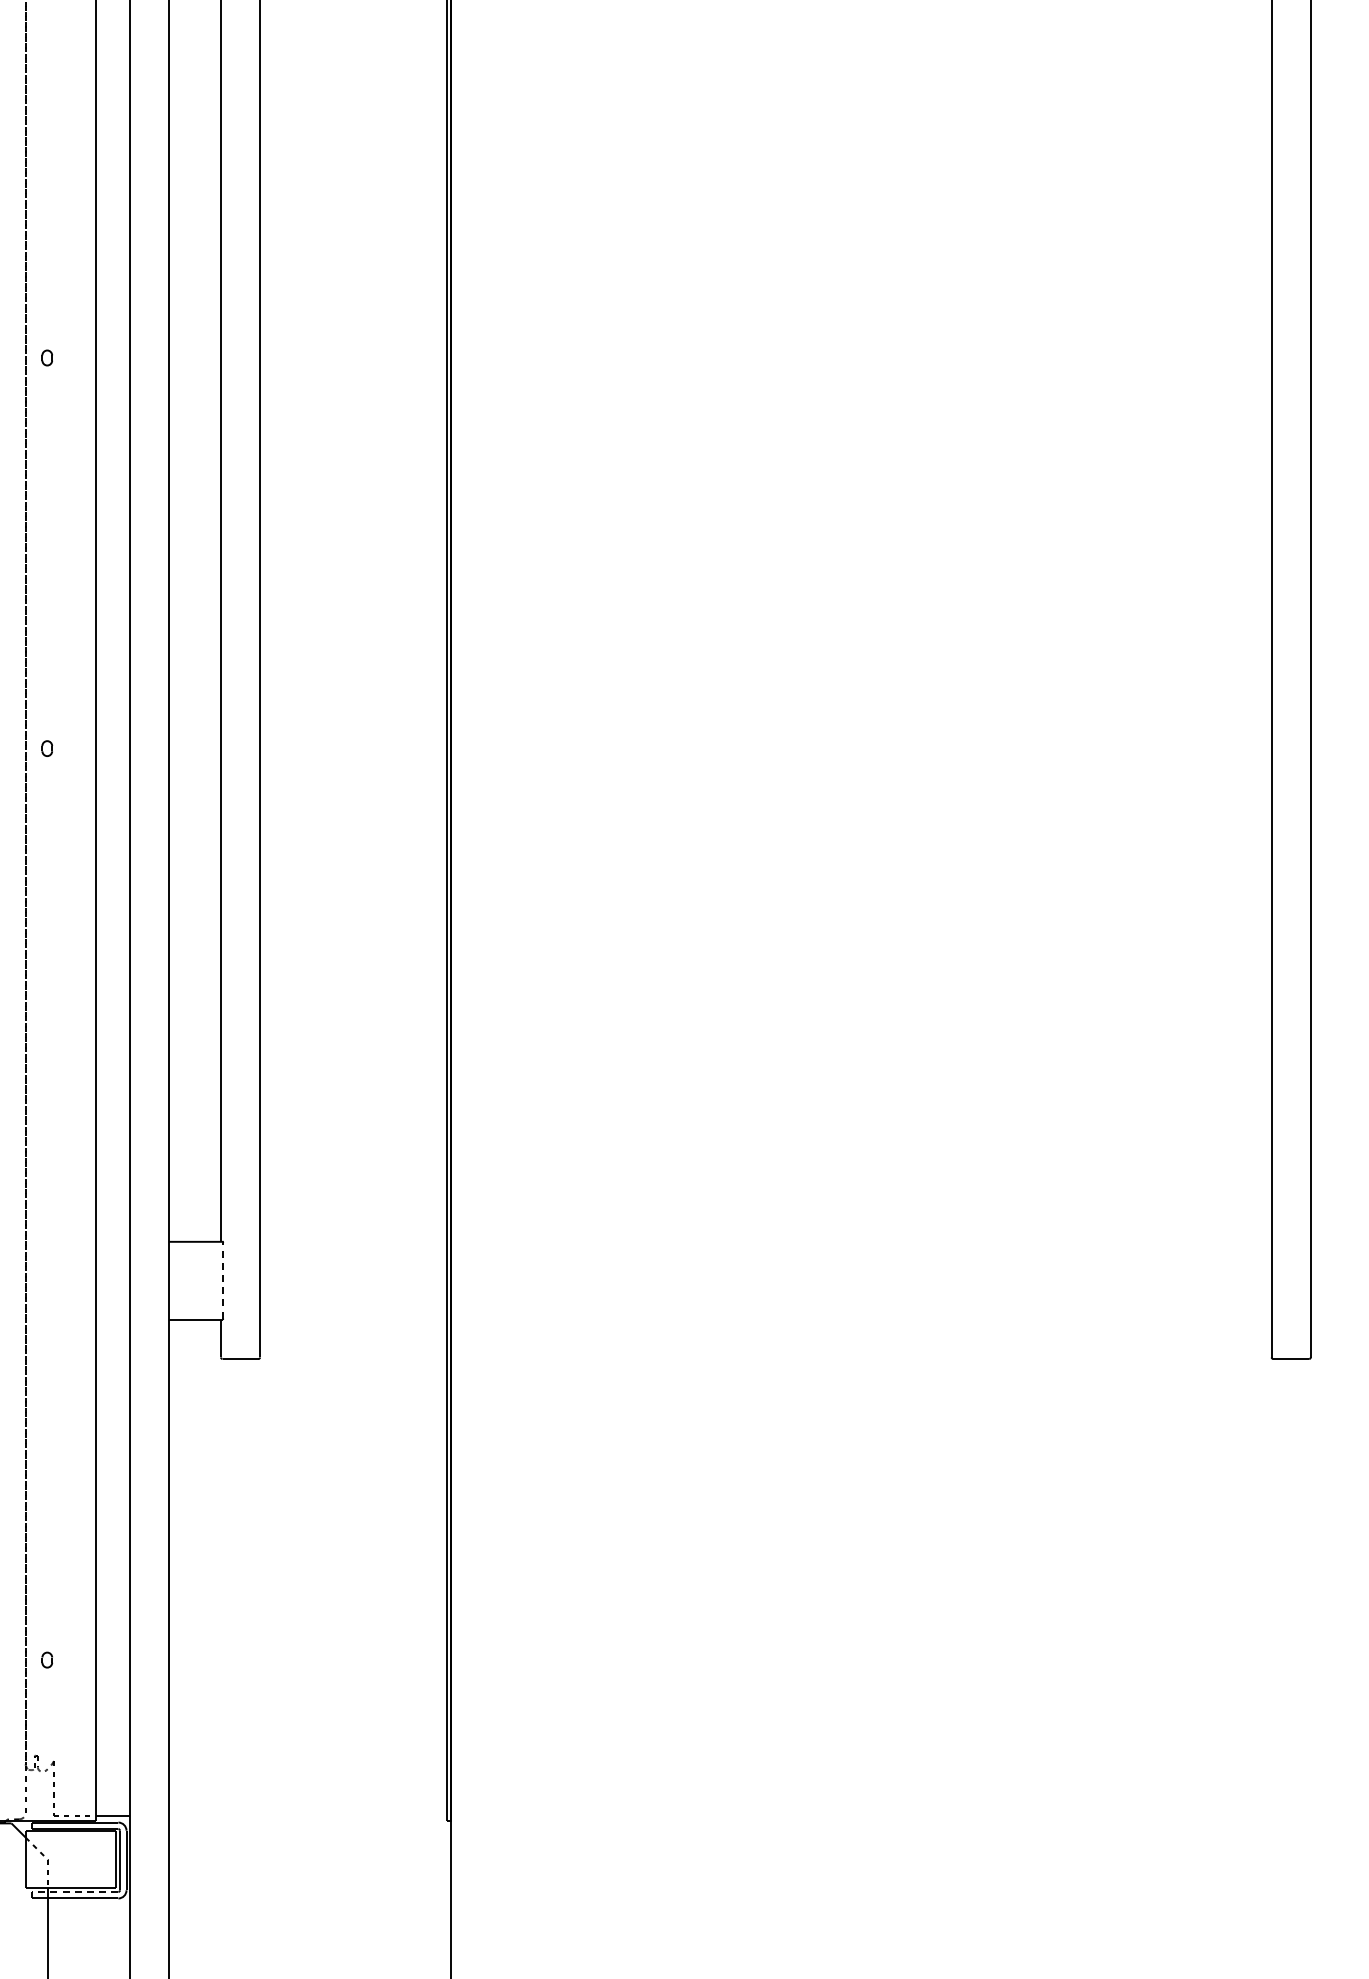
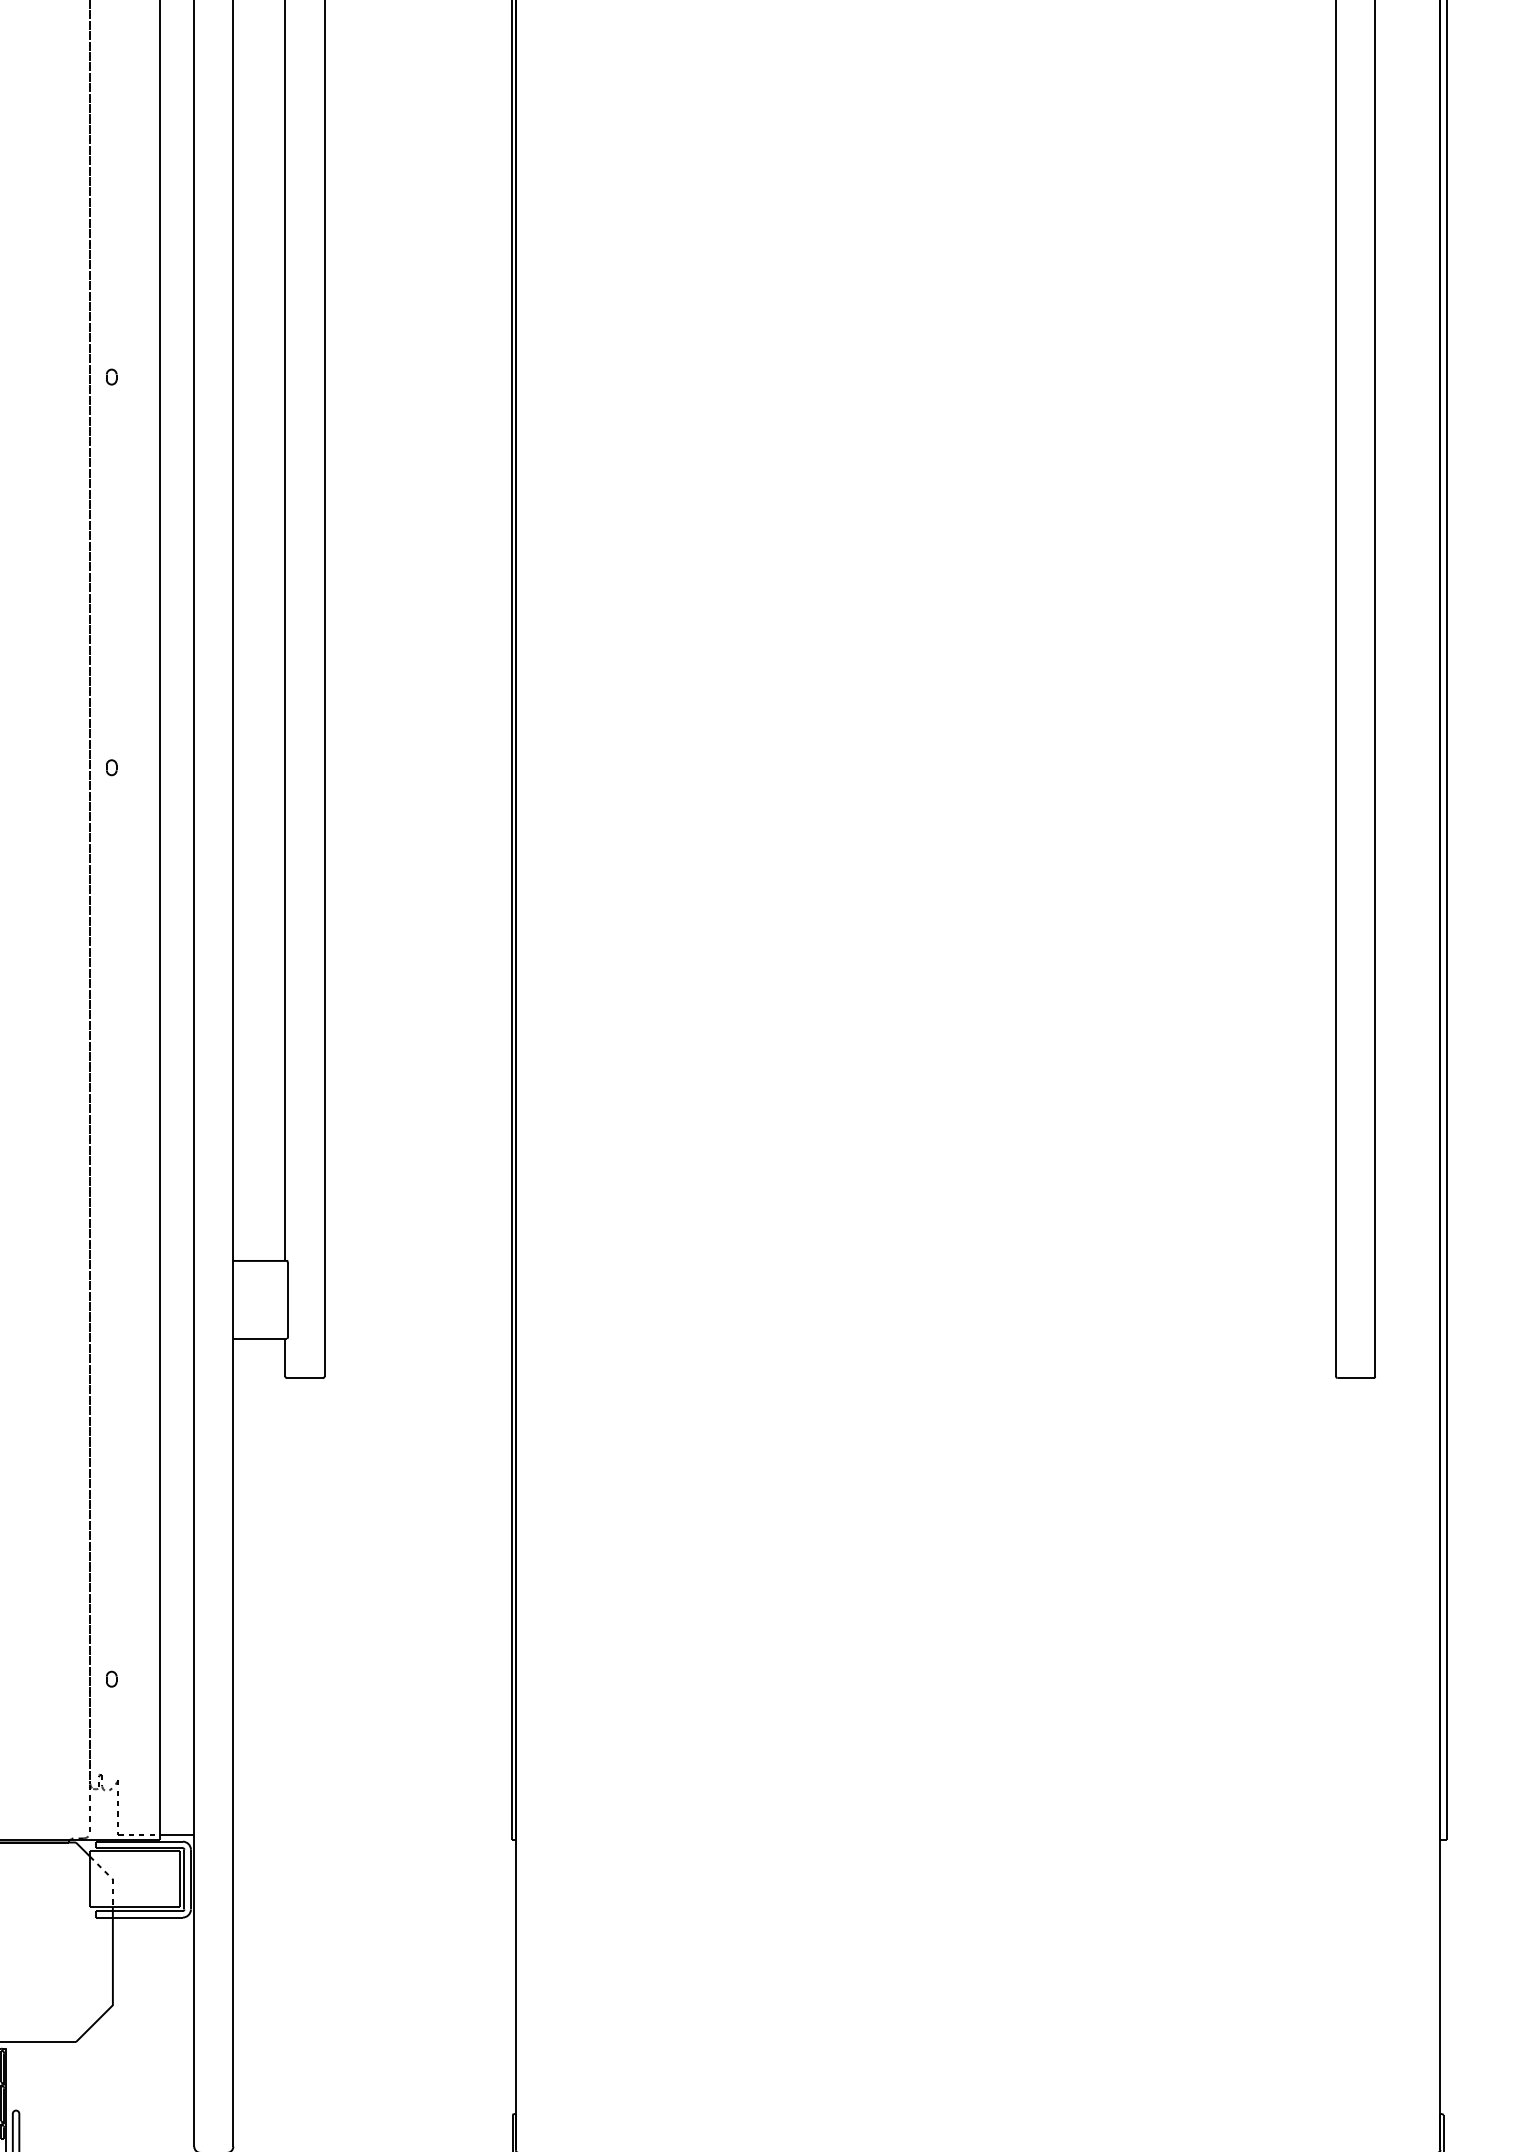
line: (223, 1281) -> (287, 1300), dashed -> solid
line: (75, 1892) -> (139, 1911), dashed -> solid

